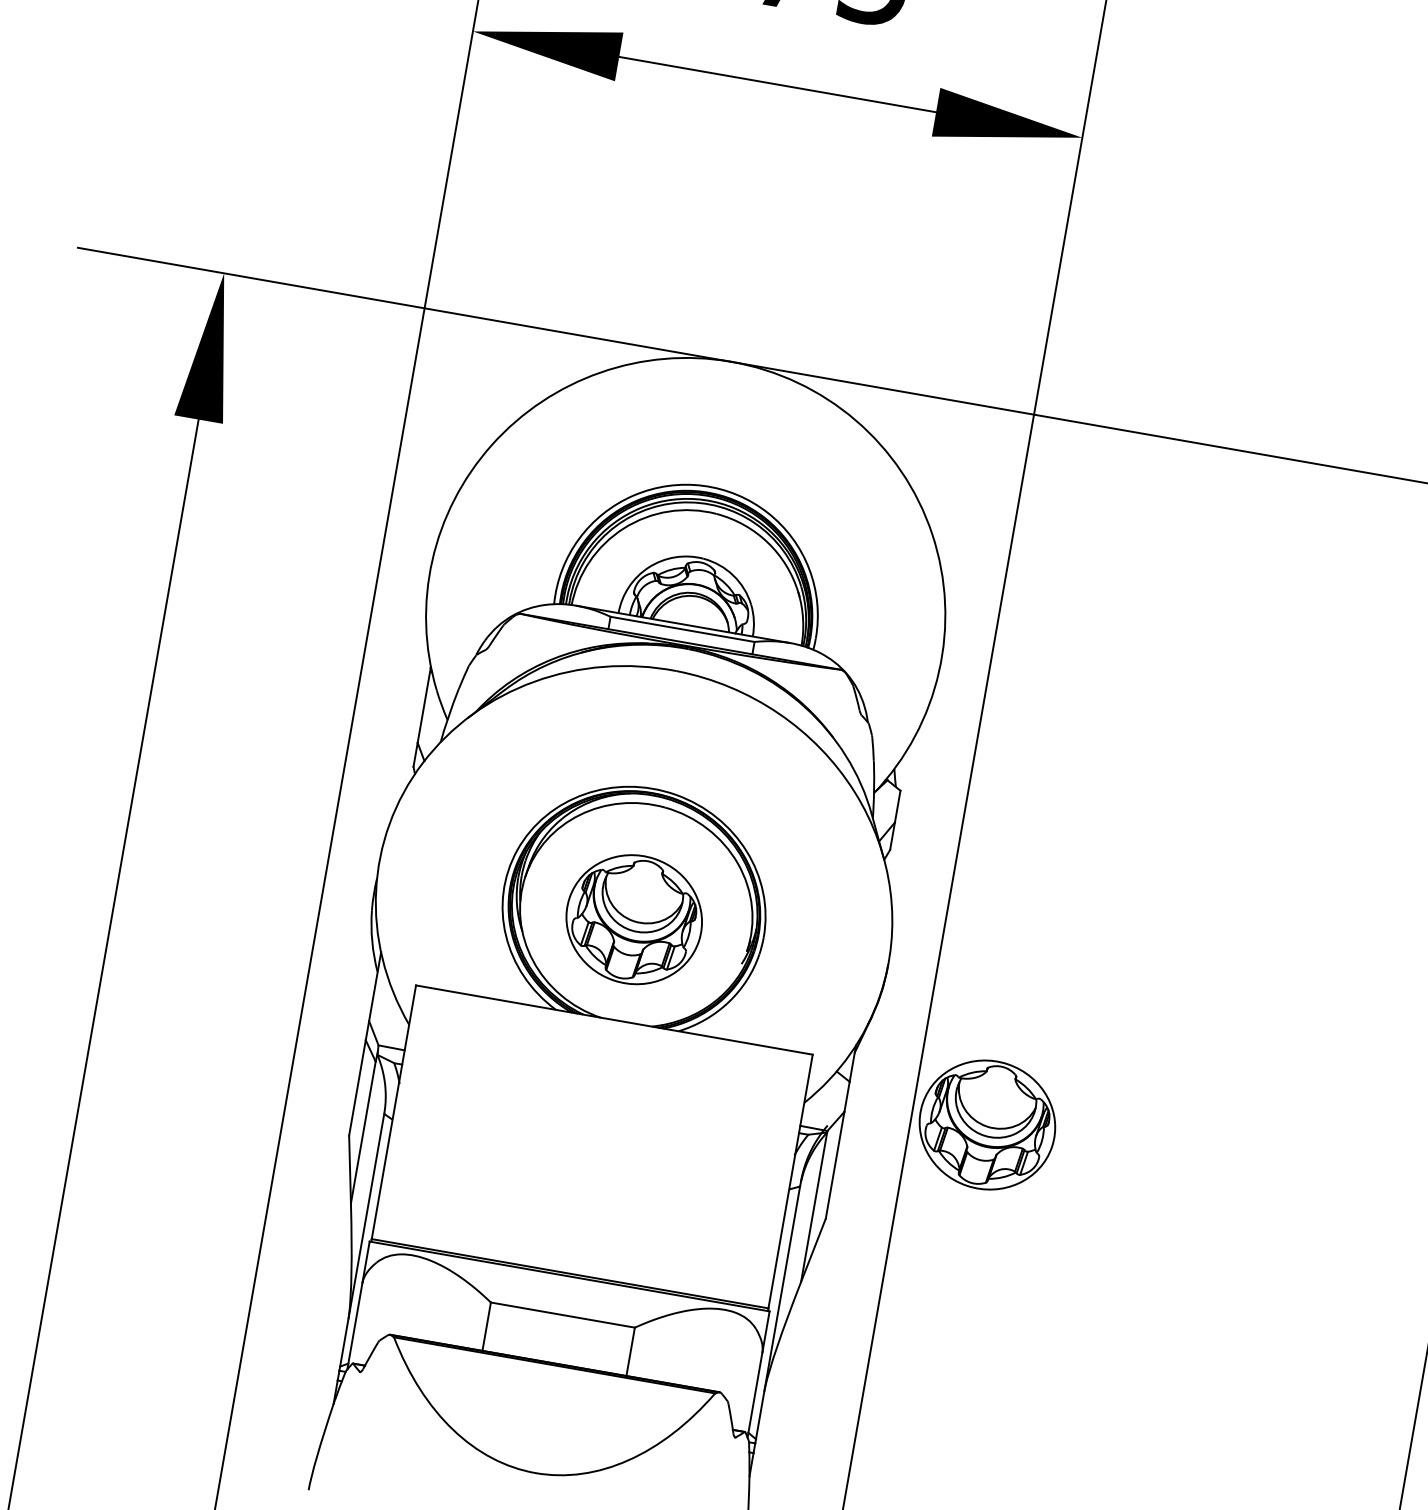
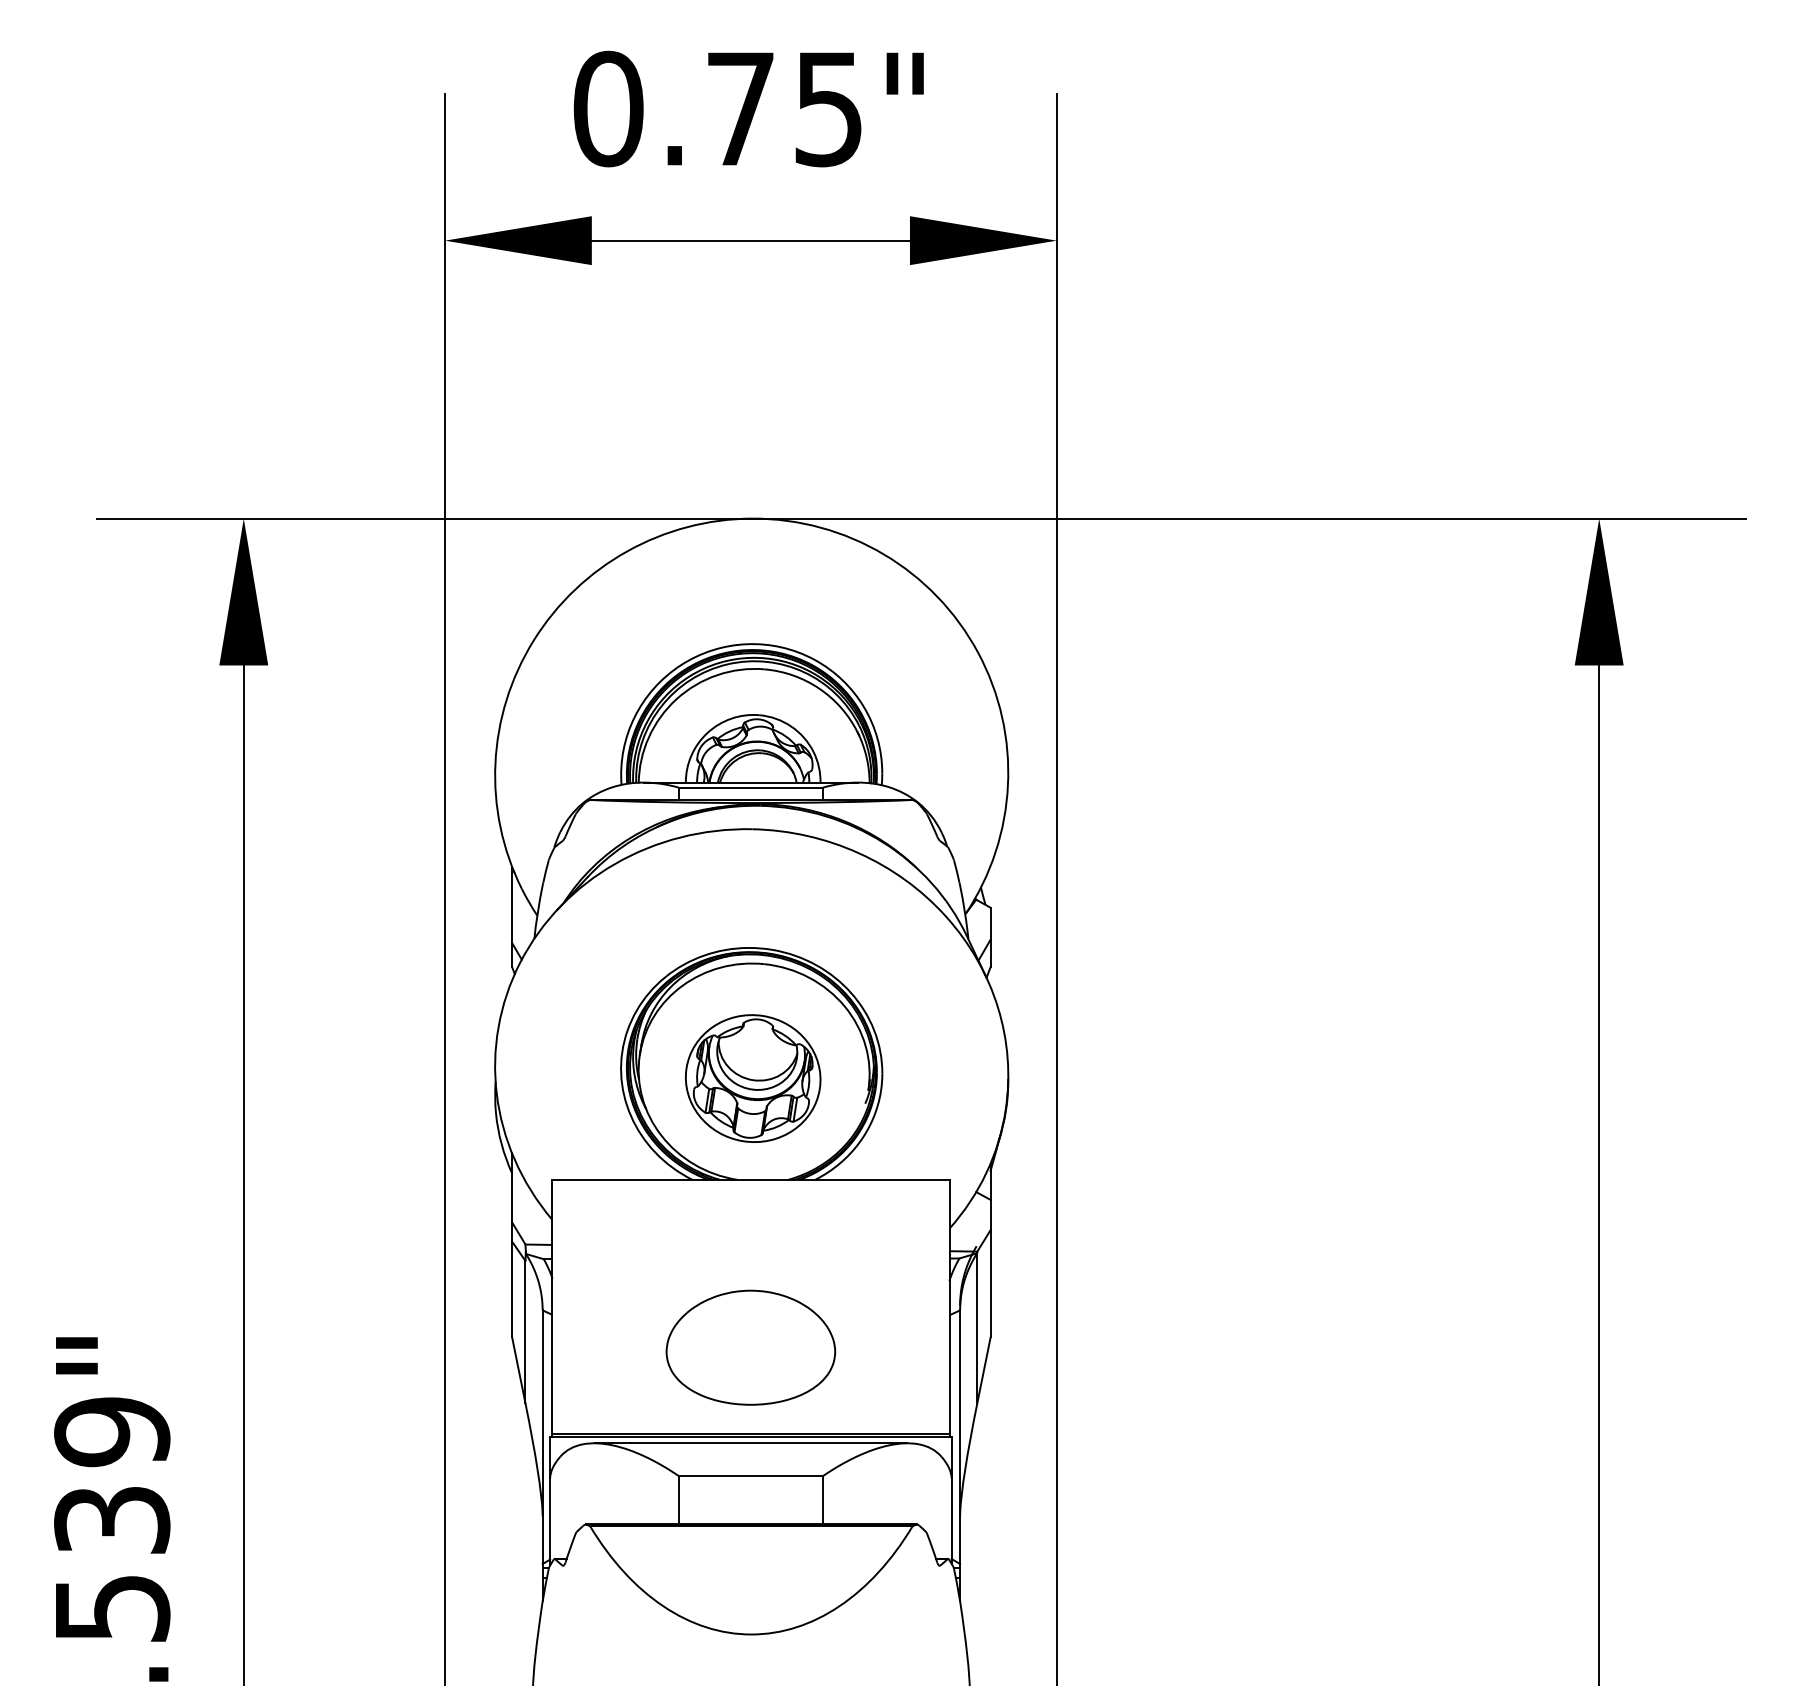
part: (987, 1124) -> (1132, 1218), removed
part: (584, 1187) -> (750, 1347), added
line: (568, 1282) -> (750, 1443), added

